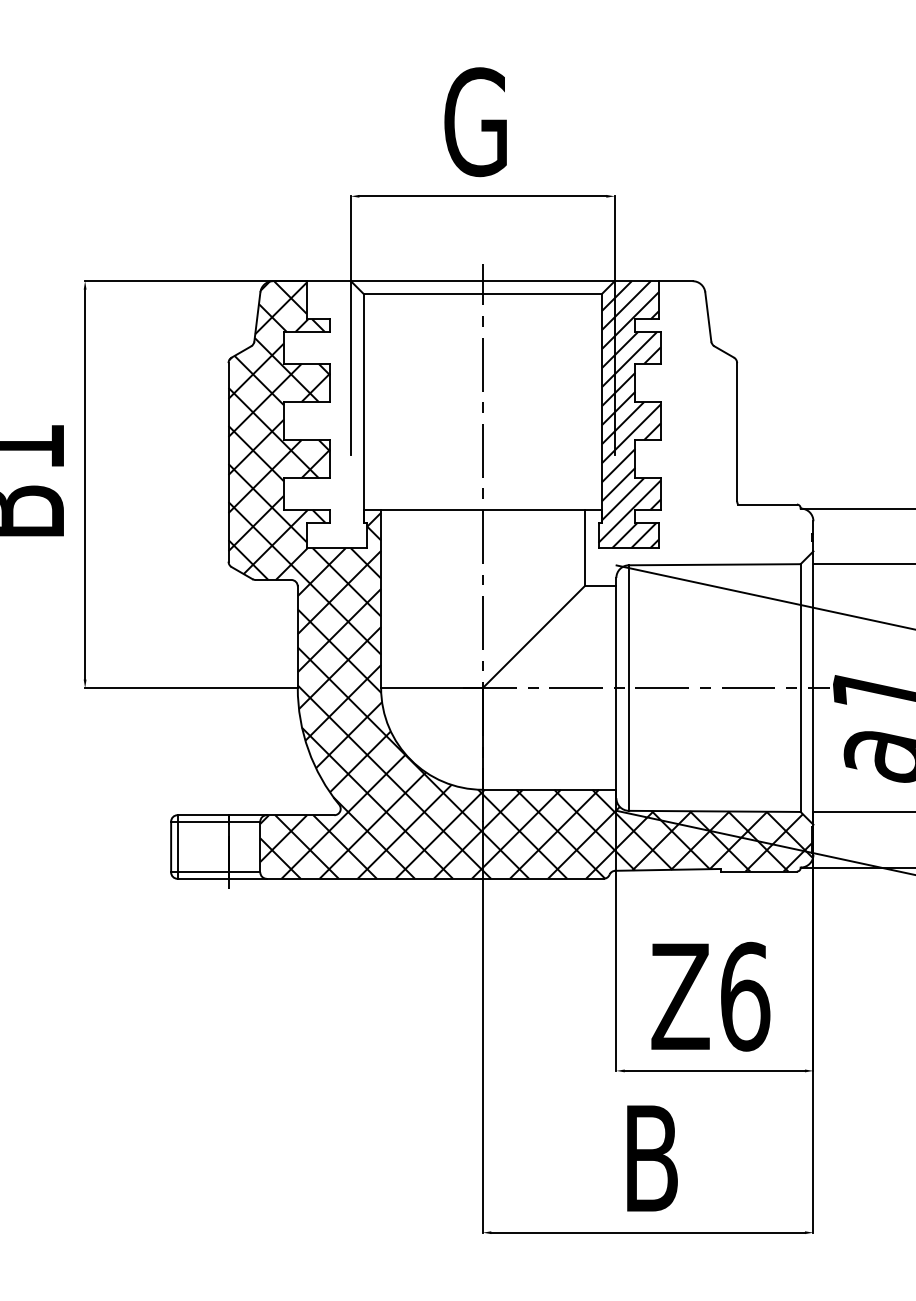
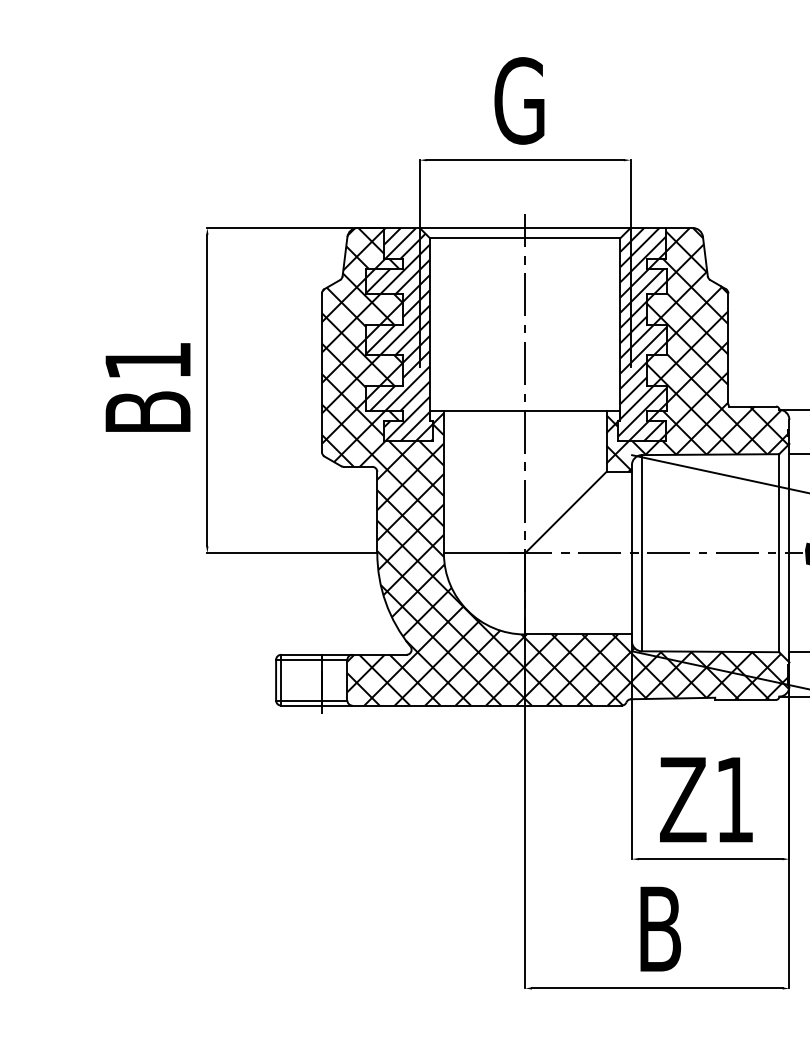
hatch: (325, 414) -> (399, 334), added
hatch: (698, 433) -> (697, 349), added
text: (744, 996) -> (734, 799), Z6 -> Z1

